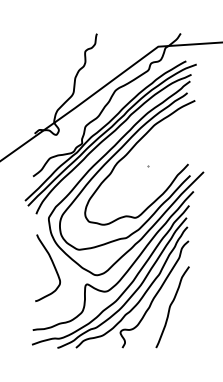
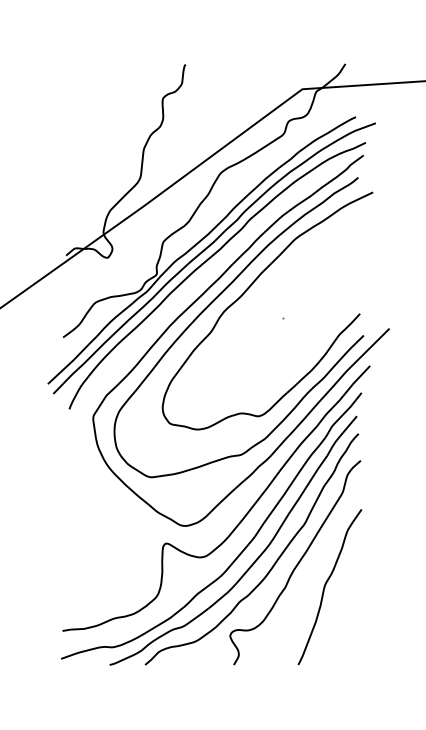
curve: (52, 264) -> (100, 505), removed

